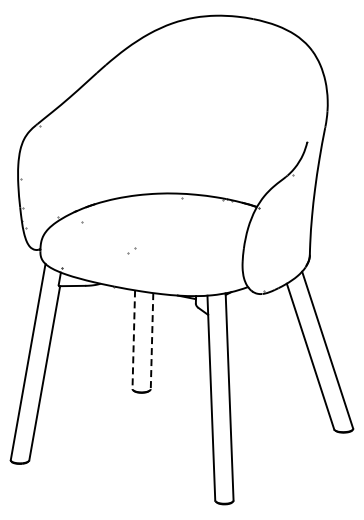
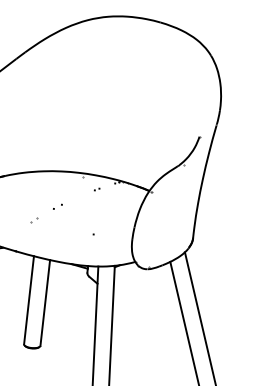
line: (133, 340) -> (28, 300), dashed -> solid
line: (152, 341) -> (45, 303), dashed -> solid

